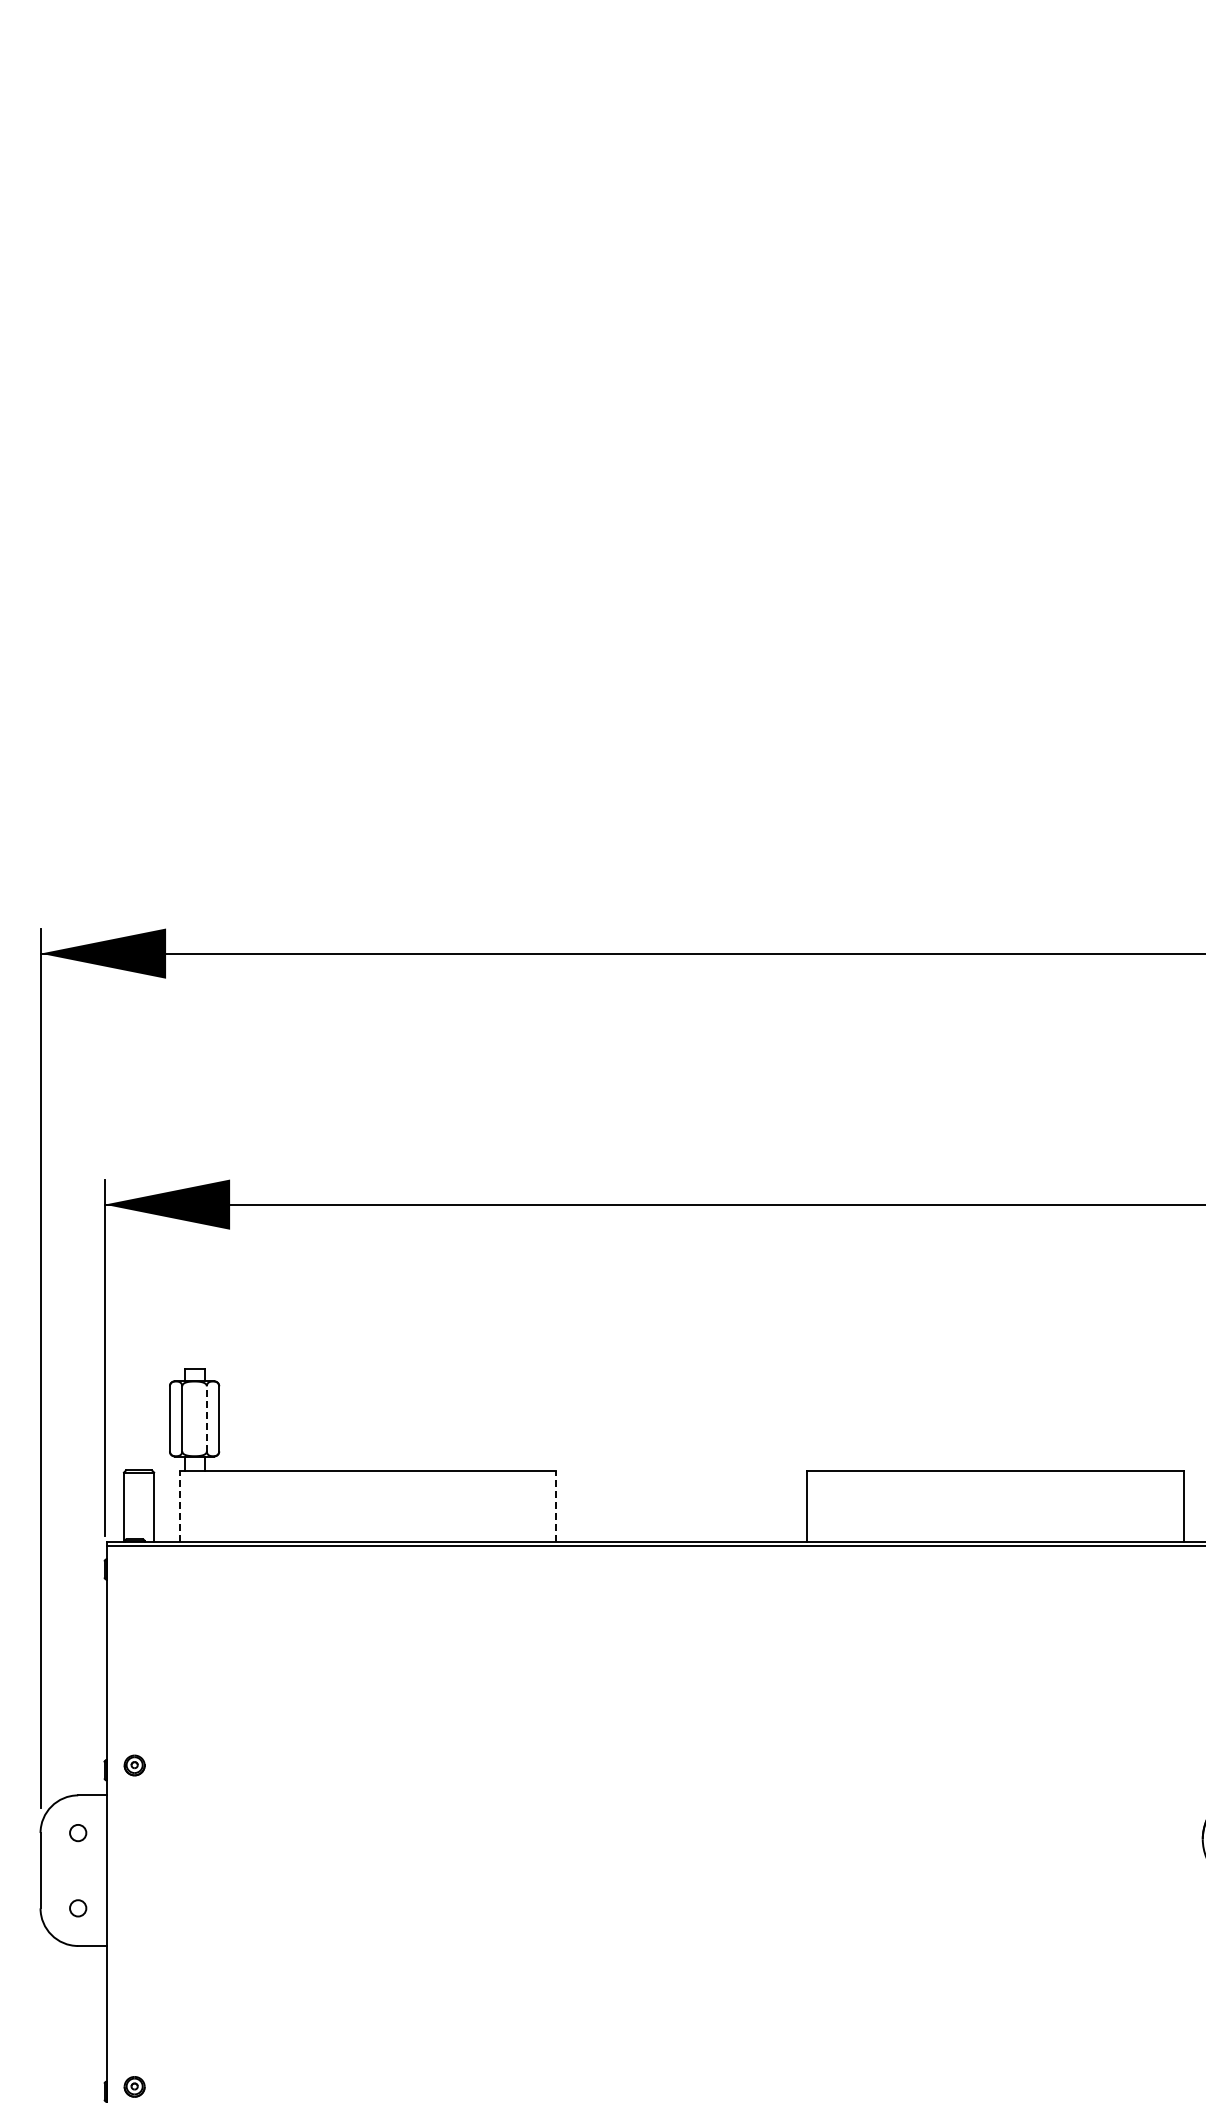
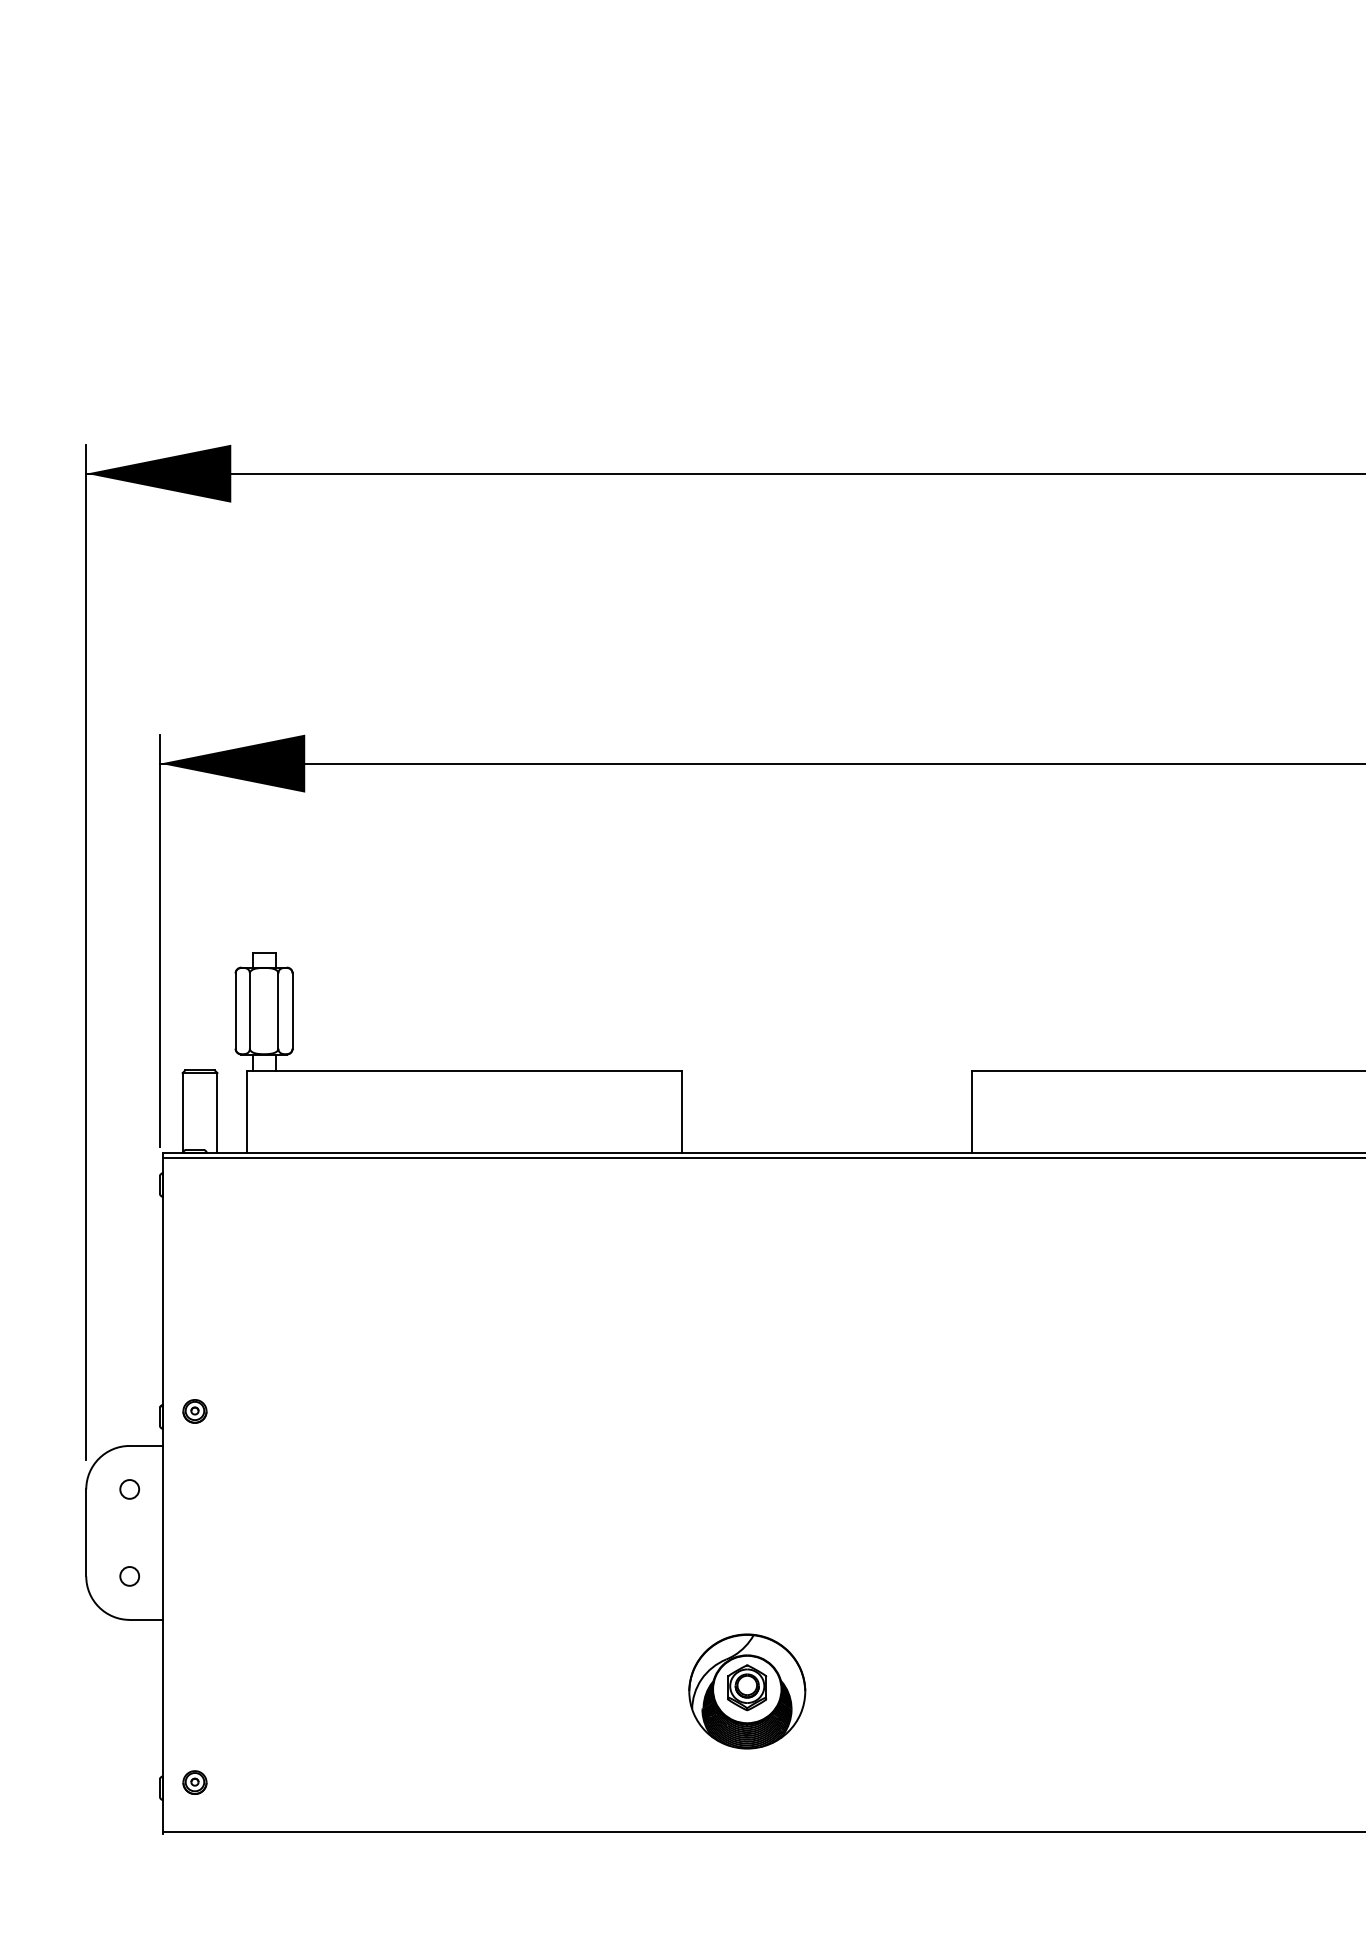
line: (206, 1418) -> (277, 1010), dashed -> solid
line: (179, 1506) -> (246, 1112), dashed -> solid
line: (556, 1506) -> (682, 1112), dashed -> solid
part: (612, 2007) -> (746, 1690), added

